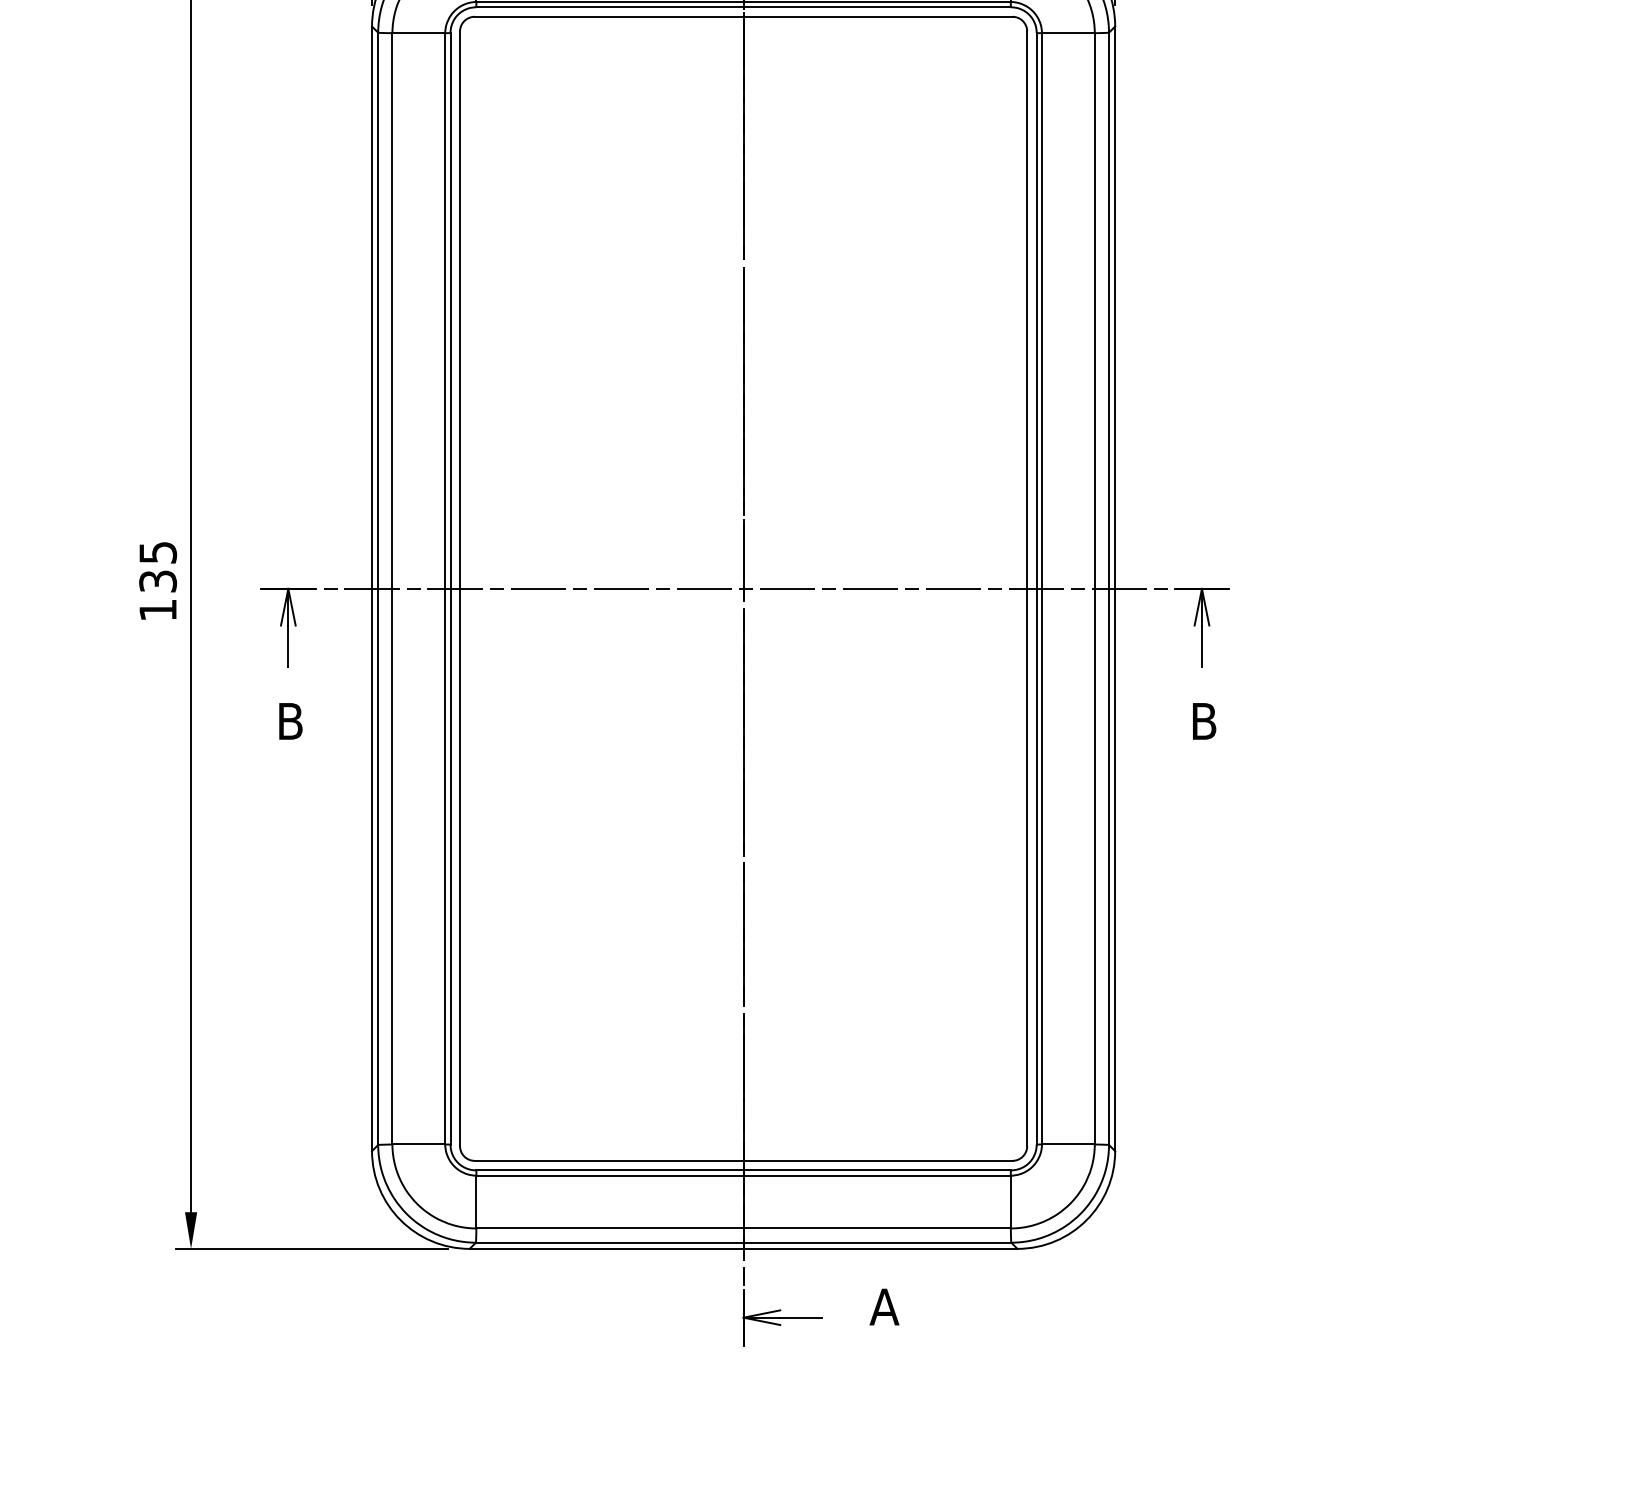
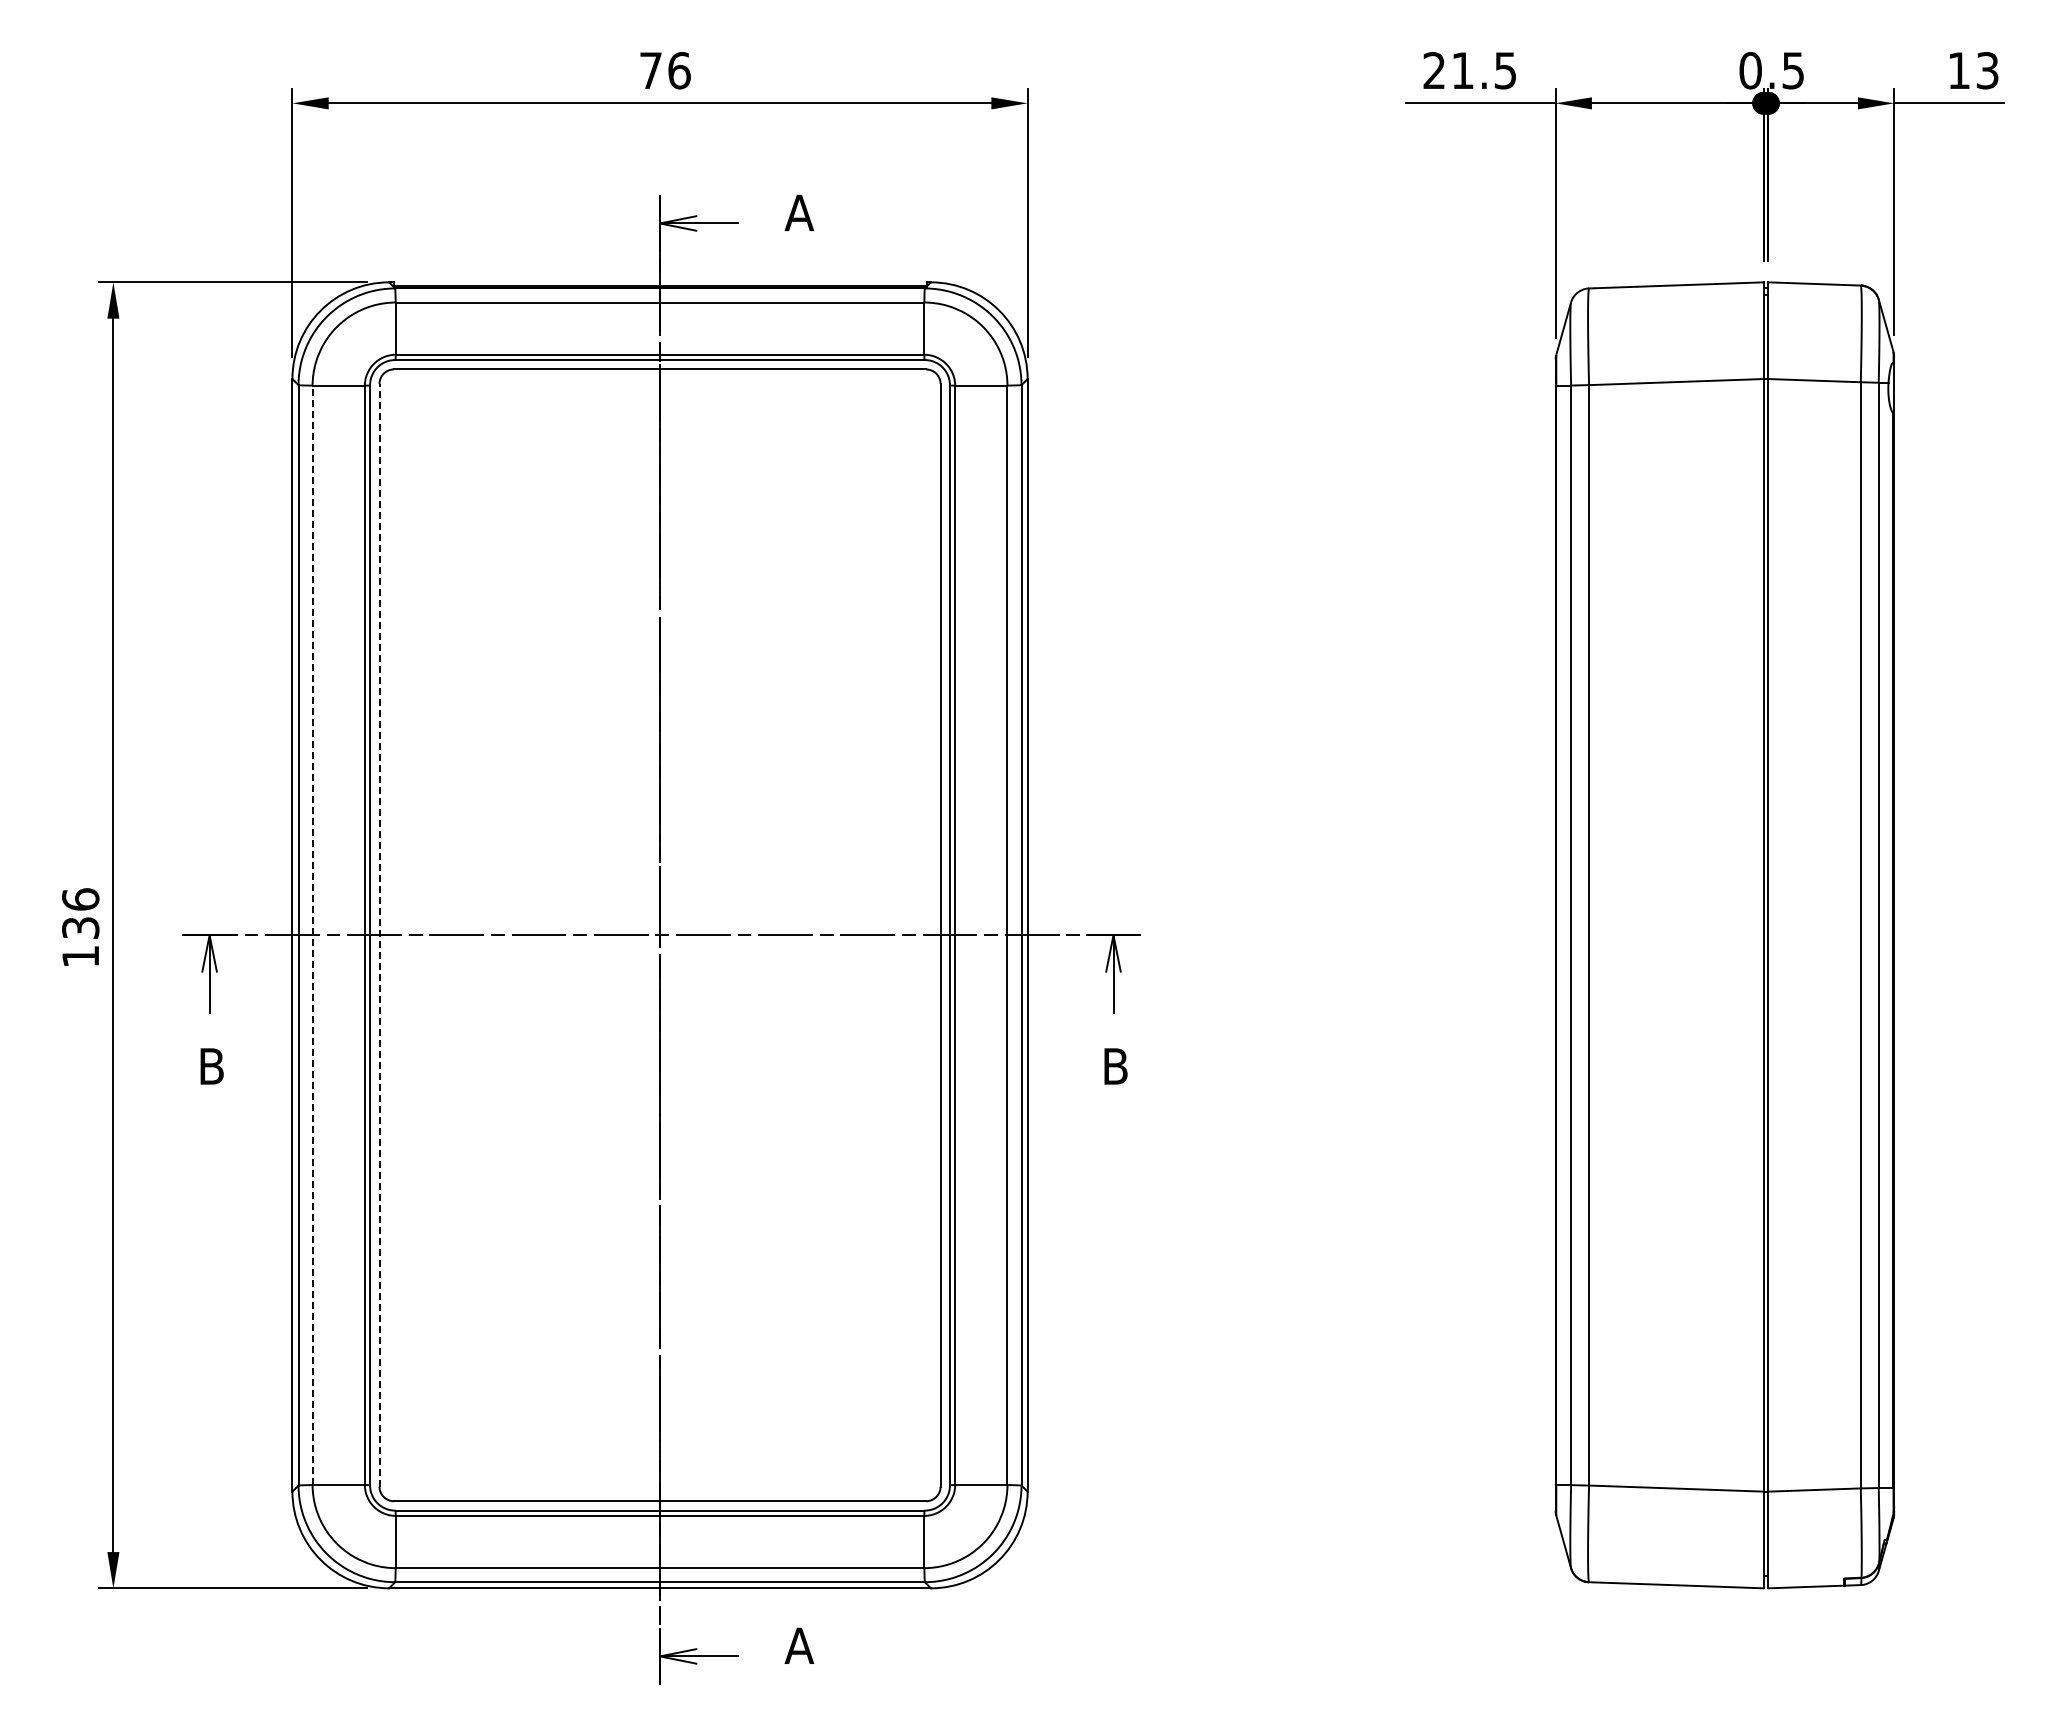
text: (157, 552) -> (80, 899), 135 -> 136
line: (460, 587) -> (379, 934), solid -> dashed
line: (392, 589) -> (312, 935), solid -> dashed

